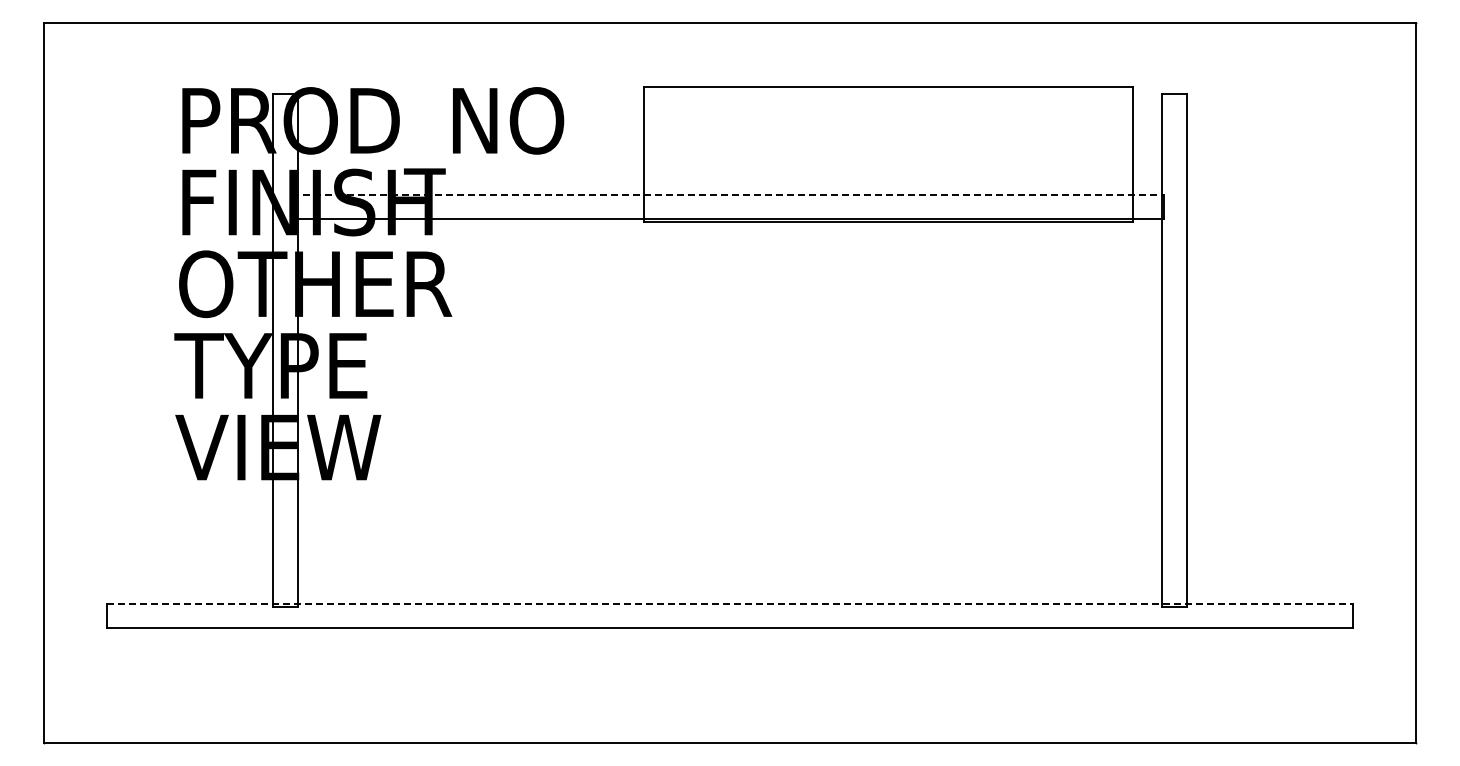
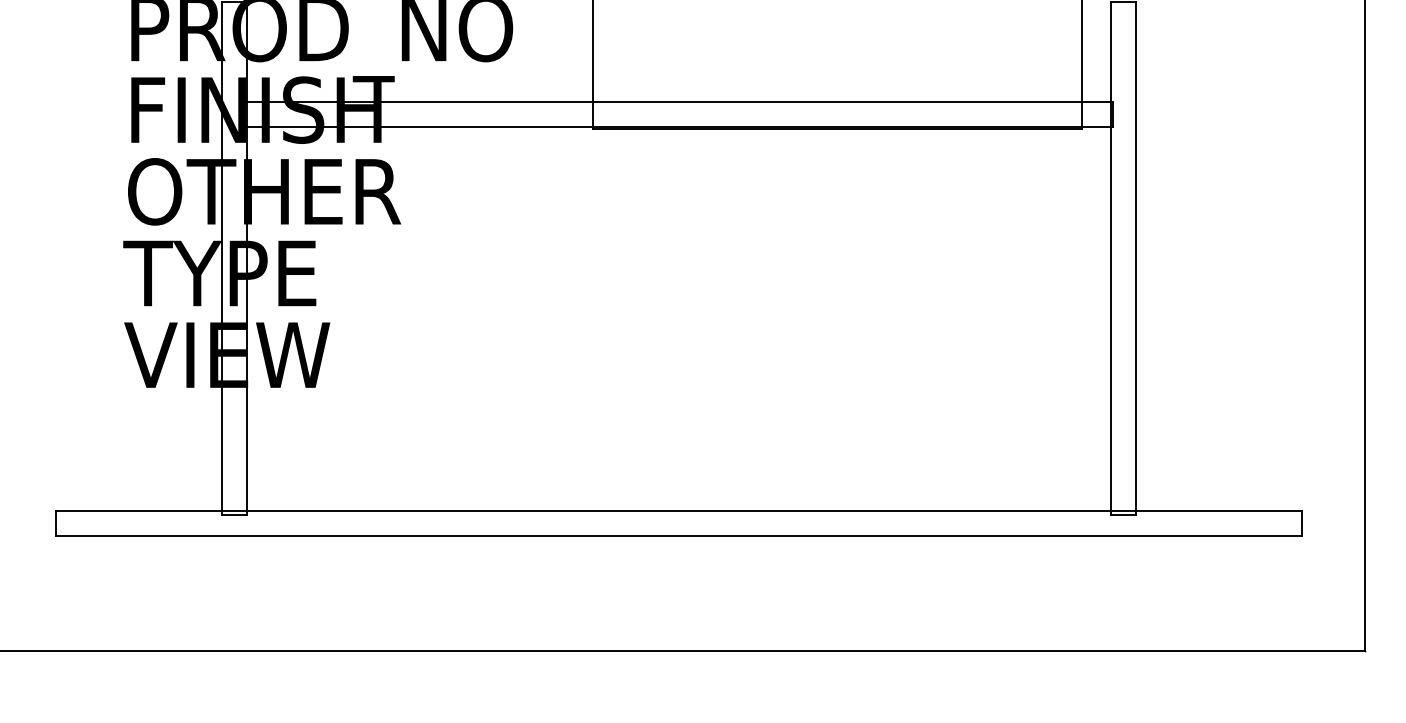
line: (727, 194) -> (676, 102), dashed -> solid
line: (730, 603) -> (679, 511), dashed -> solid

